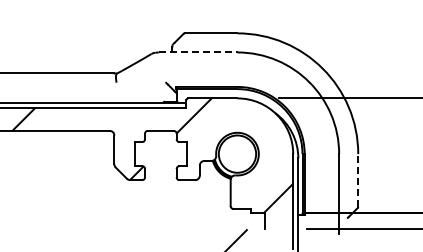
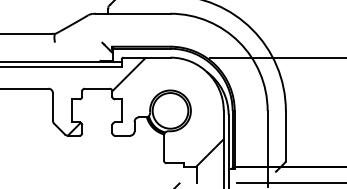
line: (198, 52) -> (133, 13), dashed -> solid
line: (358, 179) -> (286, 135), dashed -> solid

